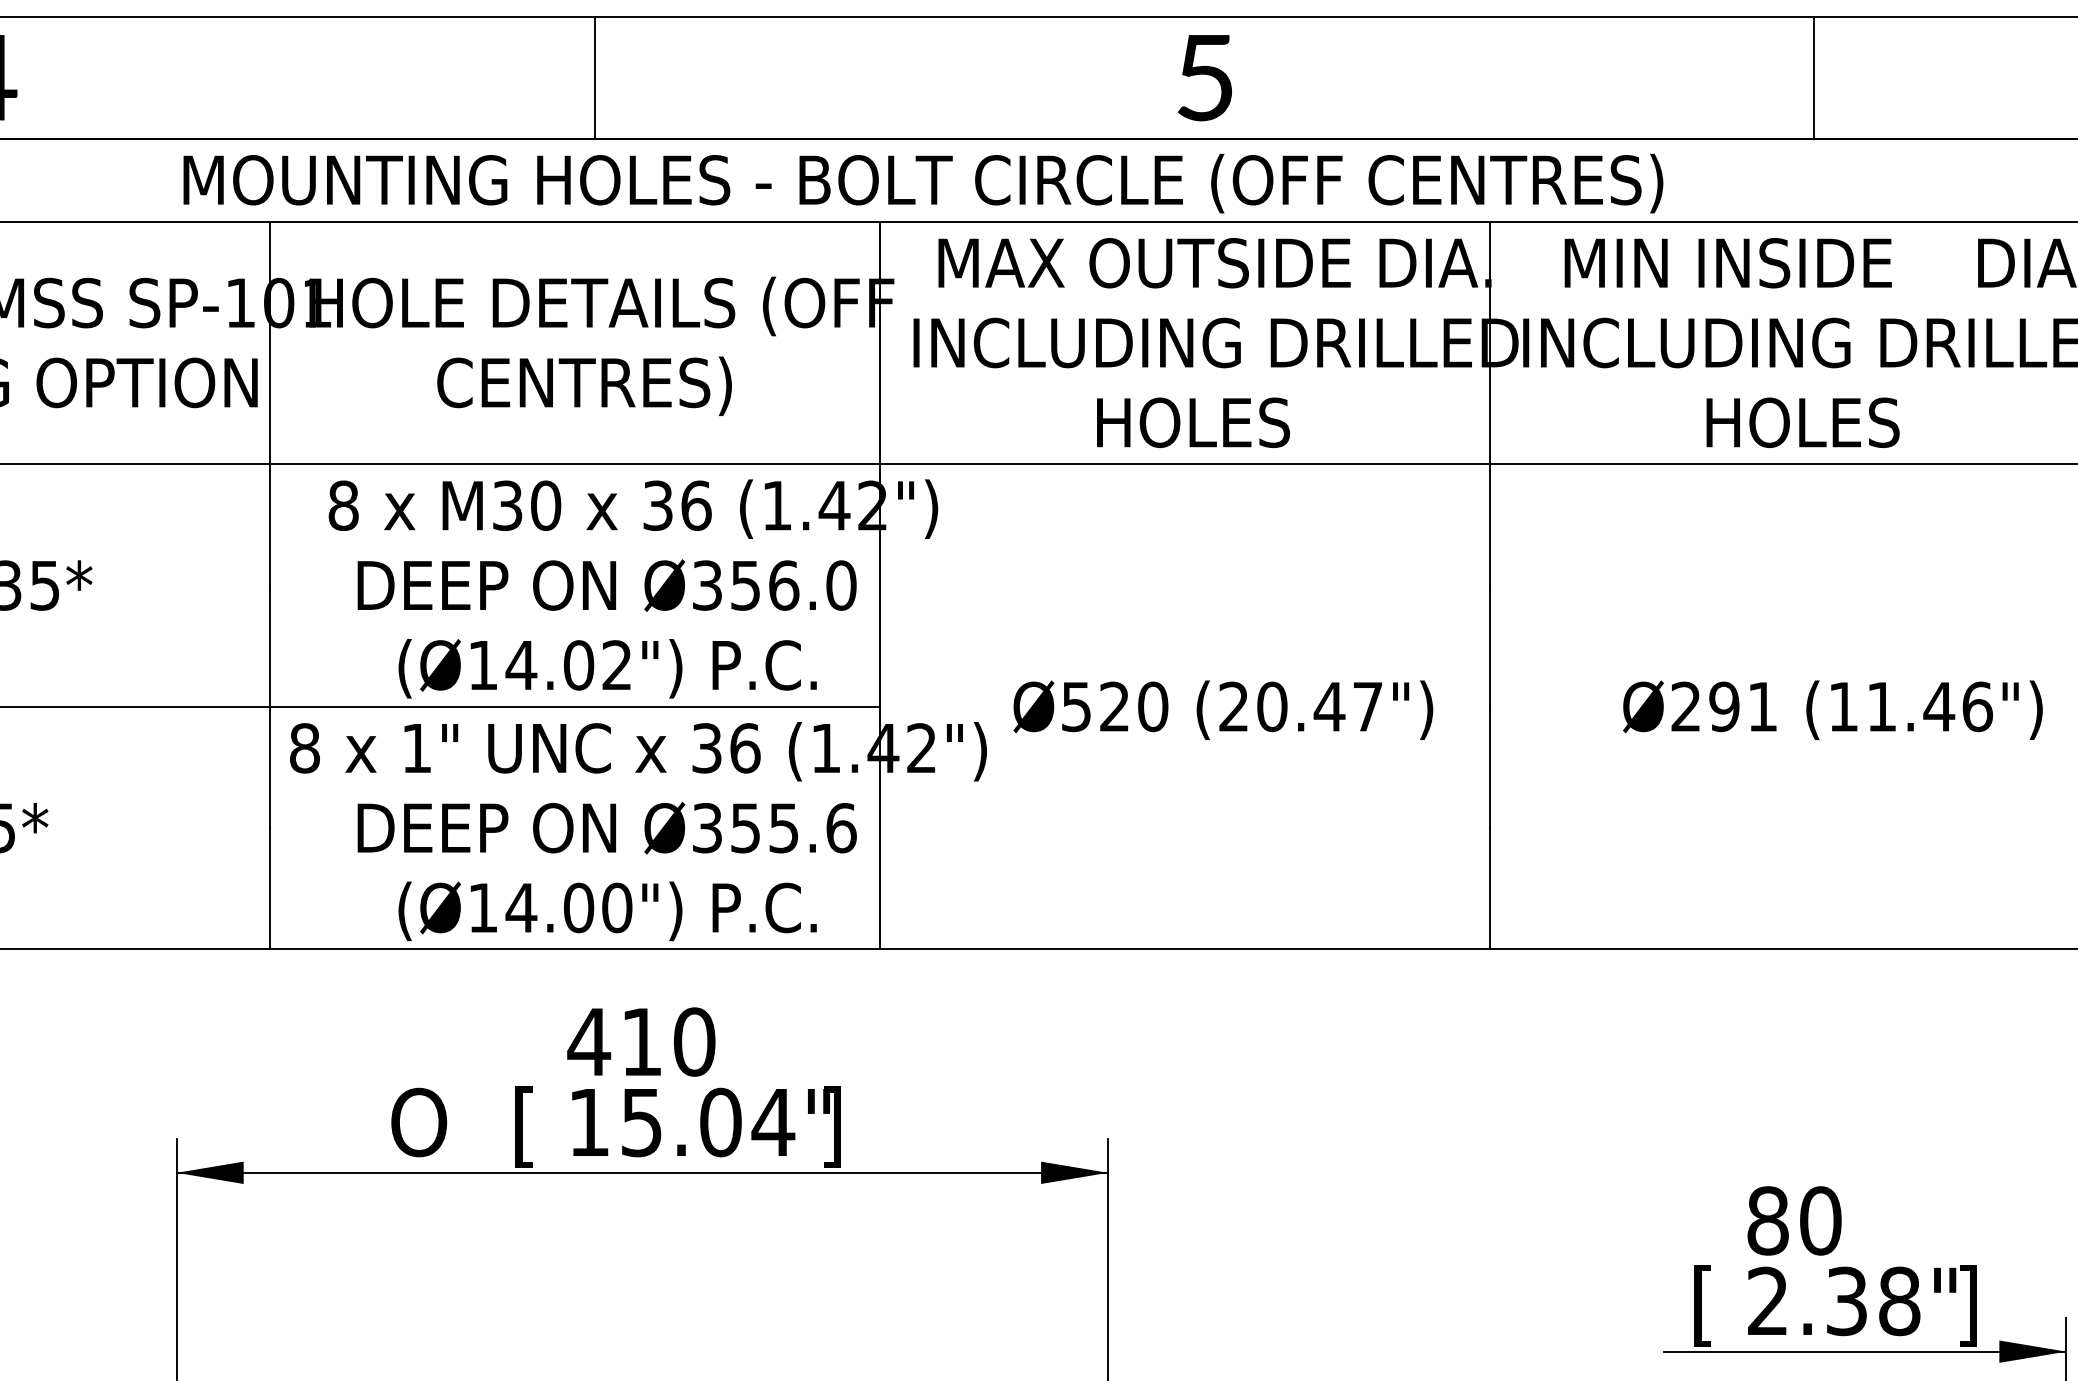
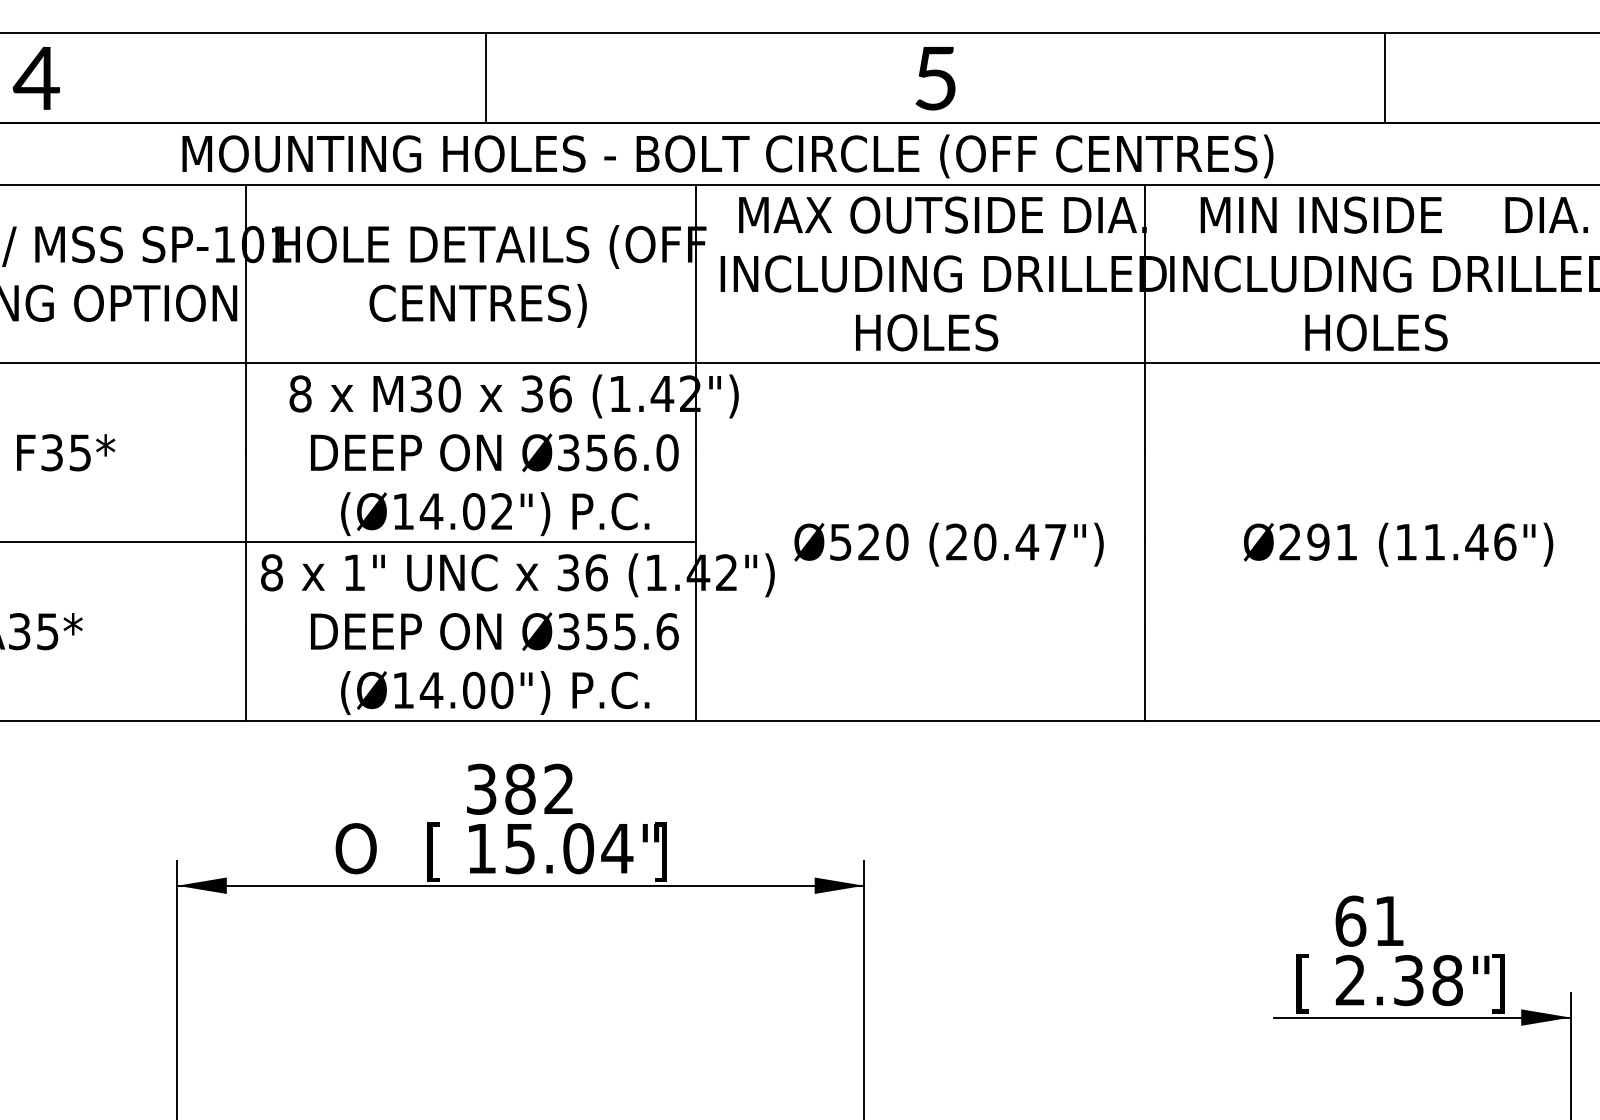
text: (640, 1040) -> (519, 788), 410 -> 382
text: (1793, 1219) -> (1369, 920), 80 -> 61

